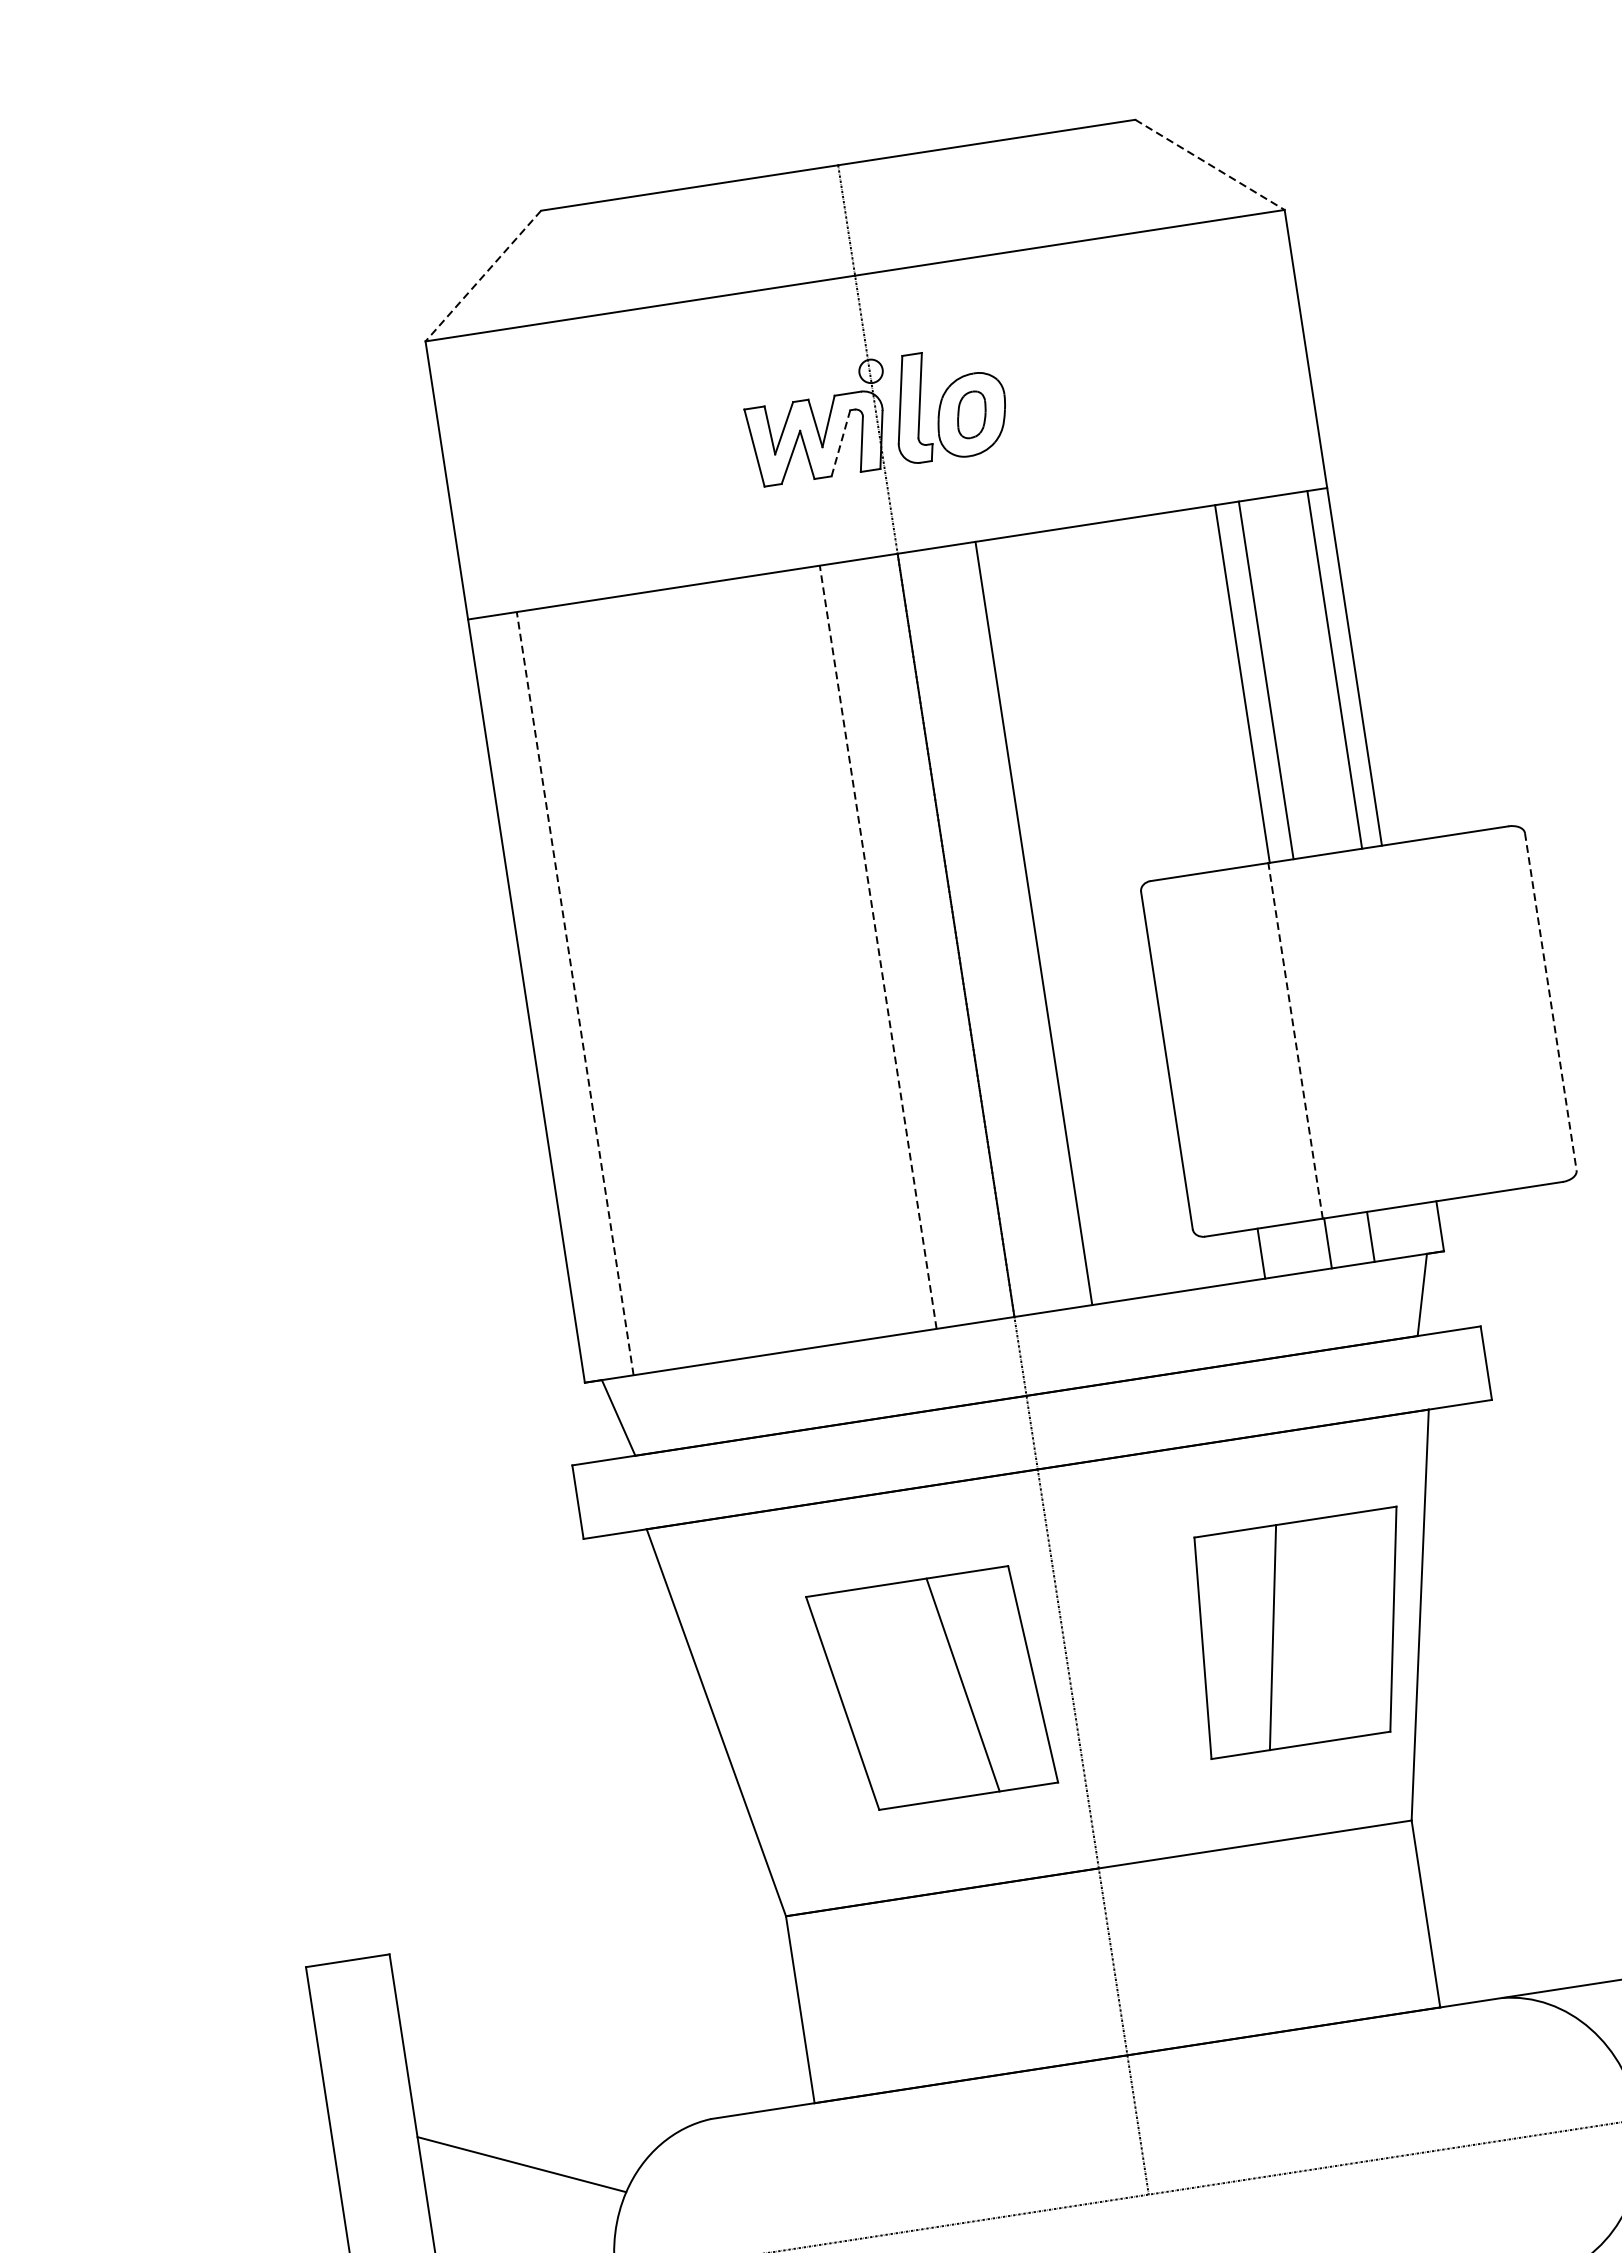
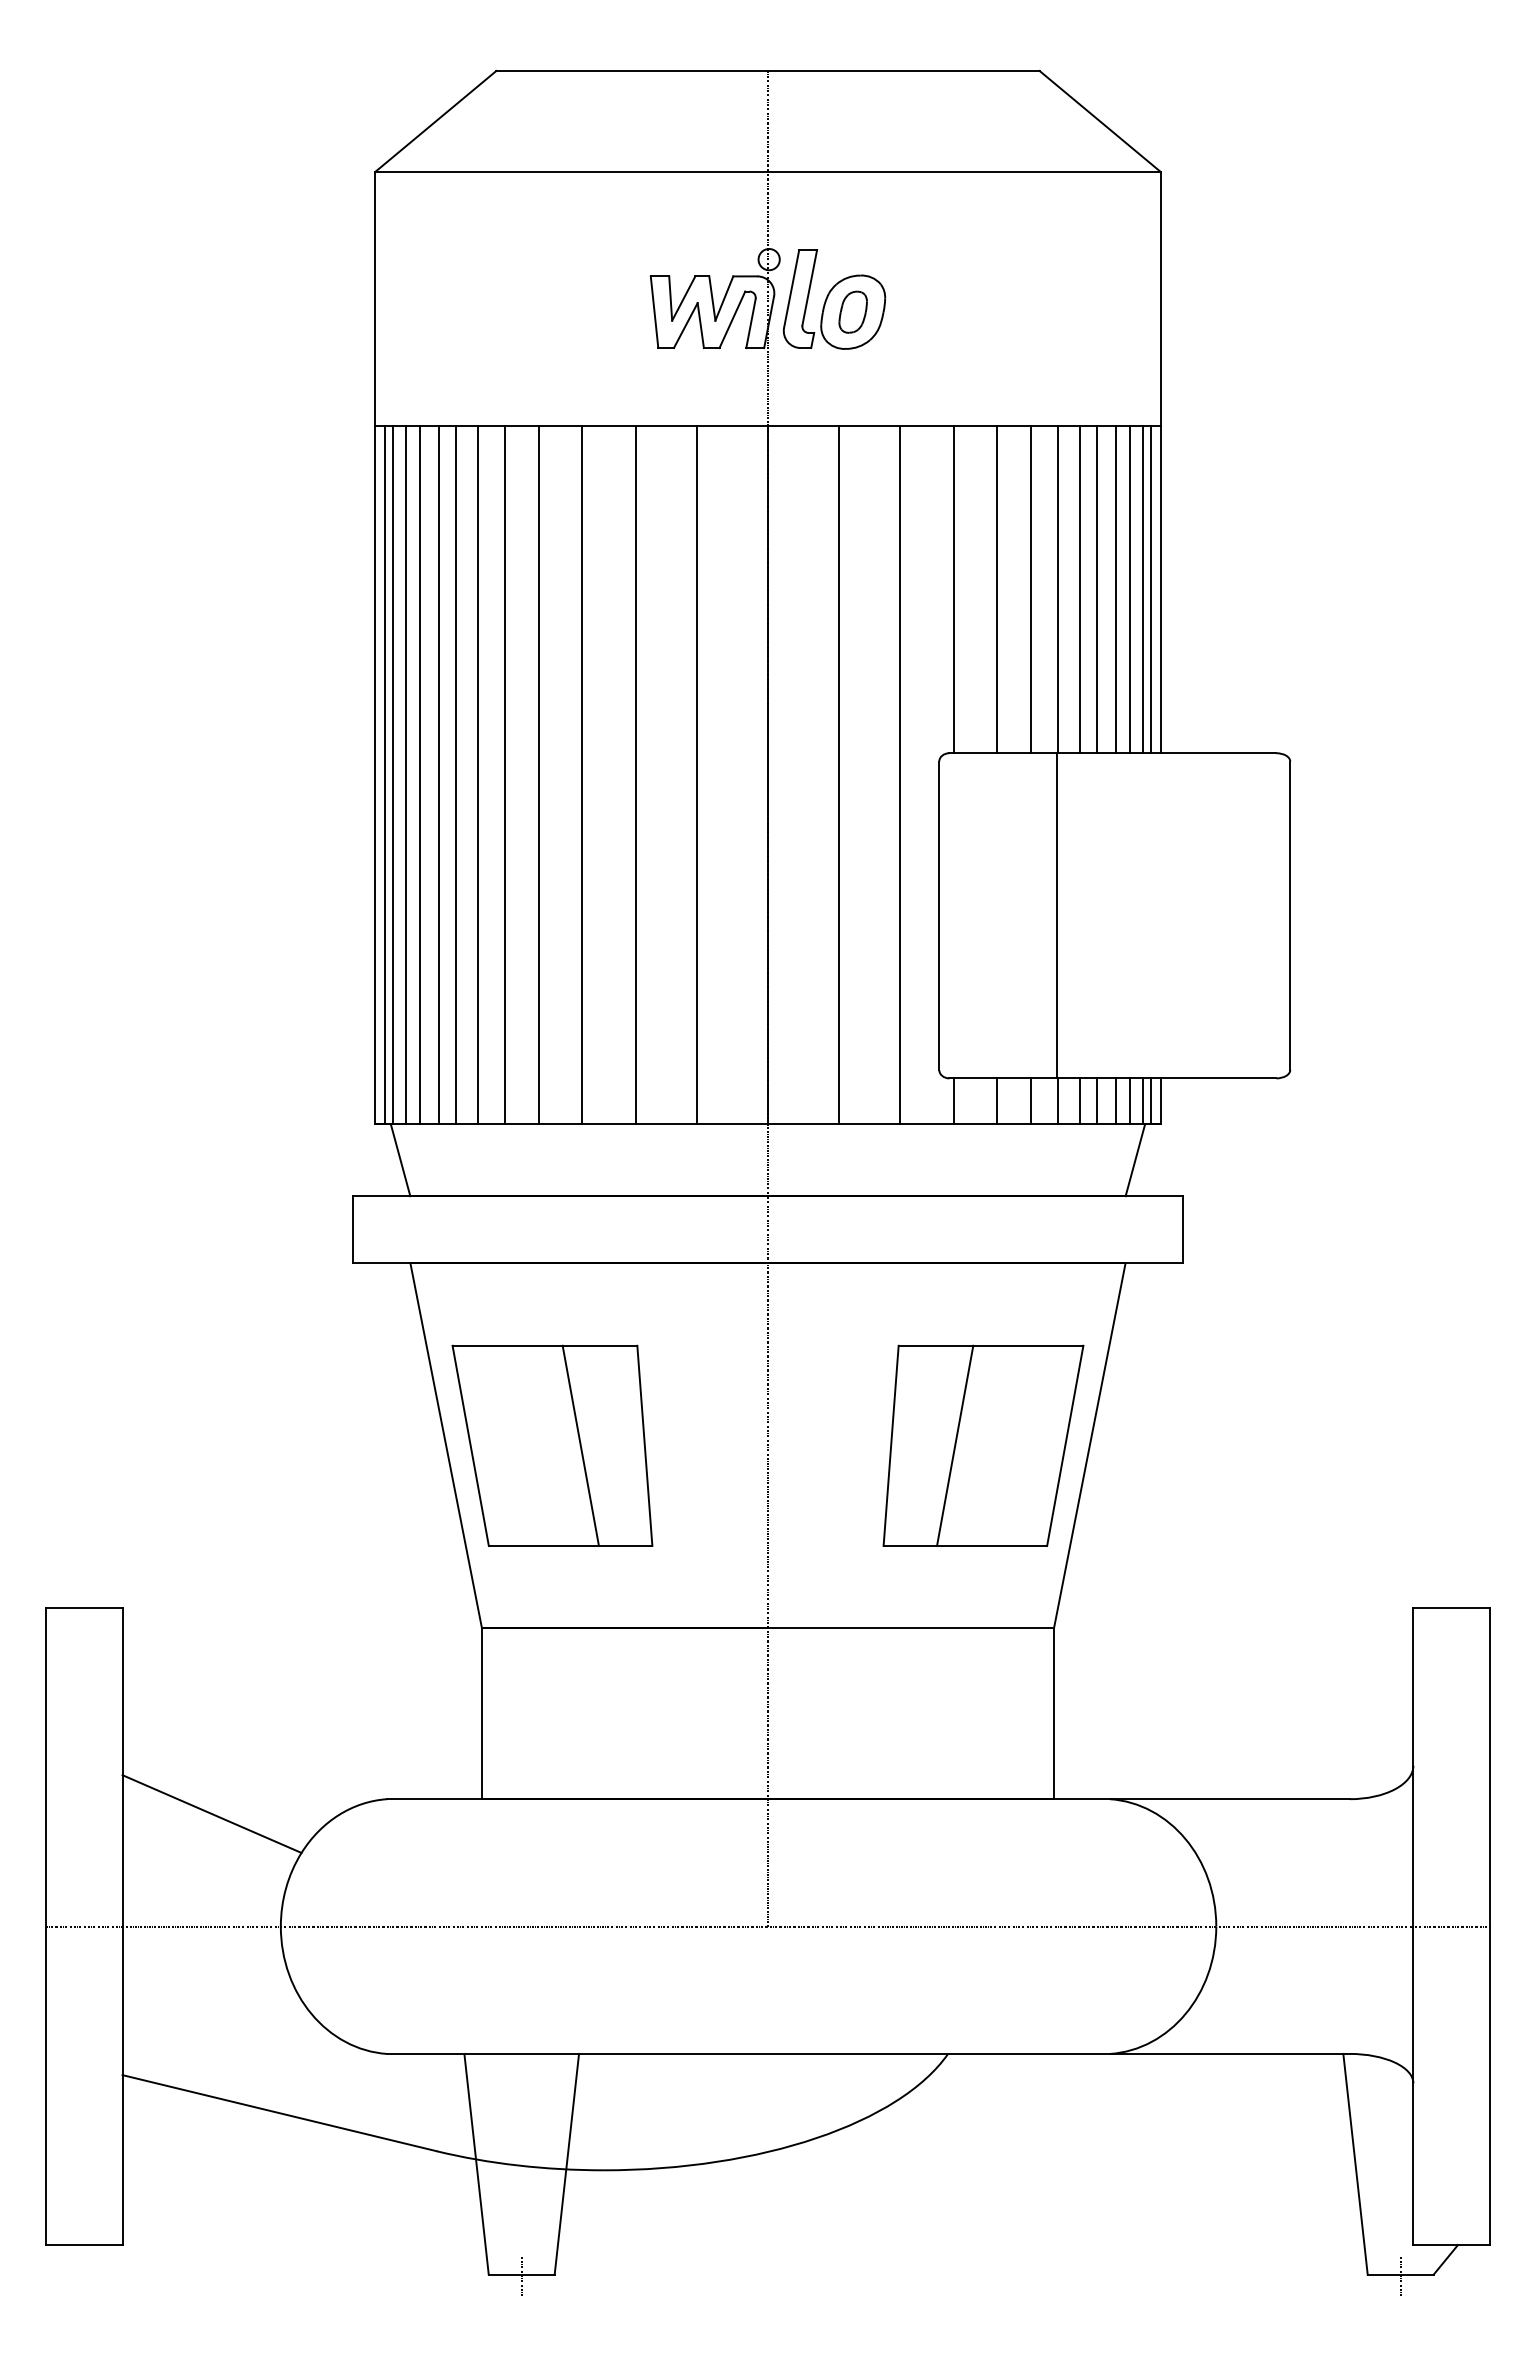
line: (1210, 164) -> (1100, 121), dashed -> solid
line: (483, 276) -> (435, 121), dashed -> solid
line: (841, 444) -> (732, 320), dashed -> solid
line: (1343, 668) -> (1150, 589), added
line: (1320, 671) -> (1129, 589), added
line: (1306, 674) -> (1116, 589), added
line: (1285, 677) -> (1097, 589), added
line: (1212, 688) -> (1030, 589), added
line: (1175, 693) -> (997, 589), added
line: (1127, 701) -> (953, 589), added
line: (1101, 913) -> (900, 775), added
line: (877, 947) -> (696, 775), dashed -> solid
line: (811, 957) -> (635, 775), added
line: (753, 966) -> (582, 775), added
line: (705, 974) -> (538, 775), added
line: (669, 979) -> (505, 775), added
line: (638, 984) -> (477, 775), added
line: (615, 987) -> (456, 775), added
line: (595, 990) -> (438, 775), added
line: (574, 994) -> (419, 775), dashed -> solid
line: (560, 996) -> (406, 775), added
line: (546, 998) -> (393, 775), added
line: (537, 999) -> (385, 775), added
line: (1551, 1002) -> (1290, 916), dashed -> solid
line: (1295, 1040) -> (1056, 915), dashed -> solid
line: (1429, 1228) -> (1150, 1101), added
line: (1420, 1229) -> (1142, 1101), added
line: (1406, 1231) -> (1129, 1101), added
line: (1391, 1233) -> (1116, 1101), added
line: (1351, 1240) -> (1079, 1101), added
line: (1297, 1248) -> (1030, 1101), added
line: (1213, 1261) -> (953, 1101), added
part: (932, 1689) -> (552, 1445), moved

